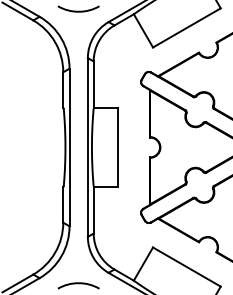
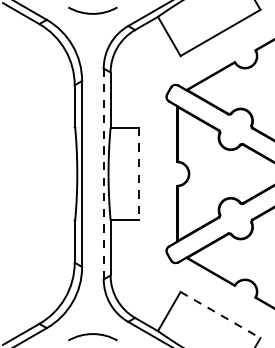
line: (87, 147) -> (103, 174), solid -> dashed
line: (117, 147) -> (138, 174), solid -> dashed
line: (187, 267) -> (221, 315), solid -> dashed

